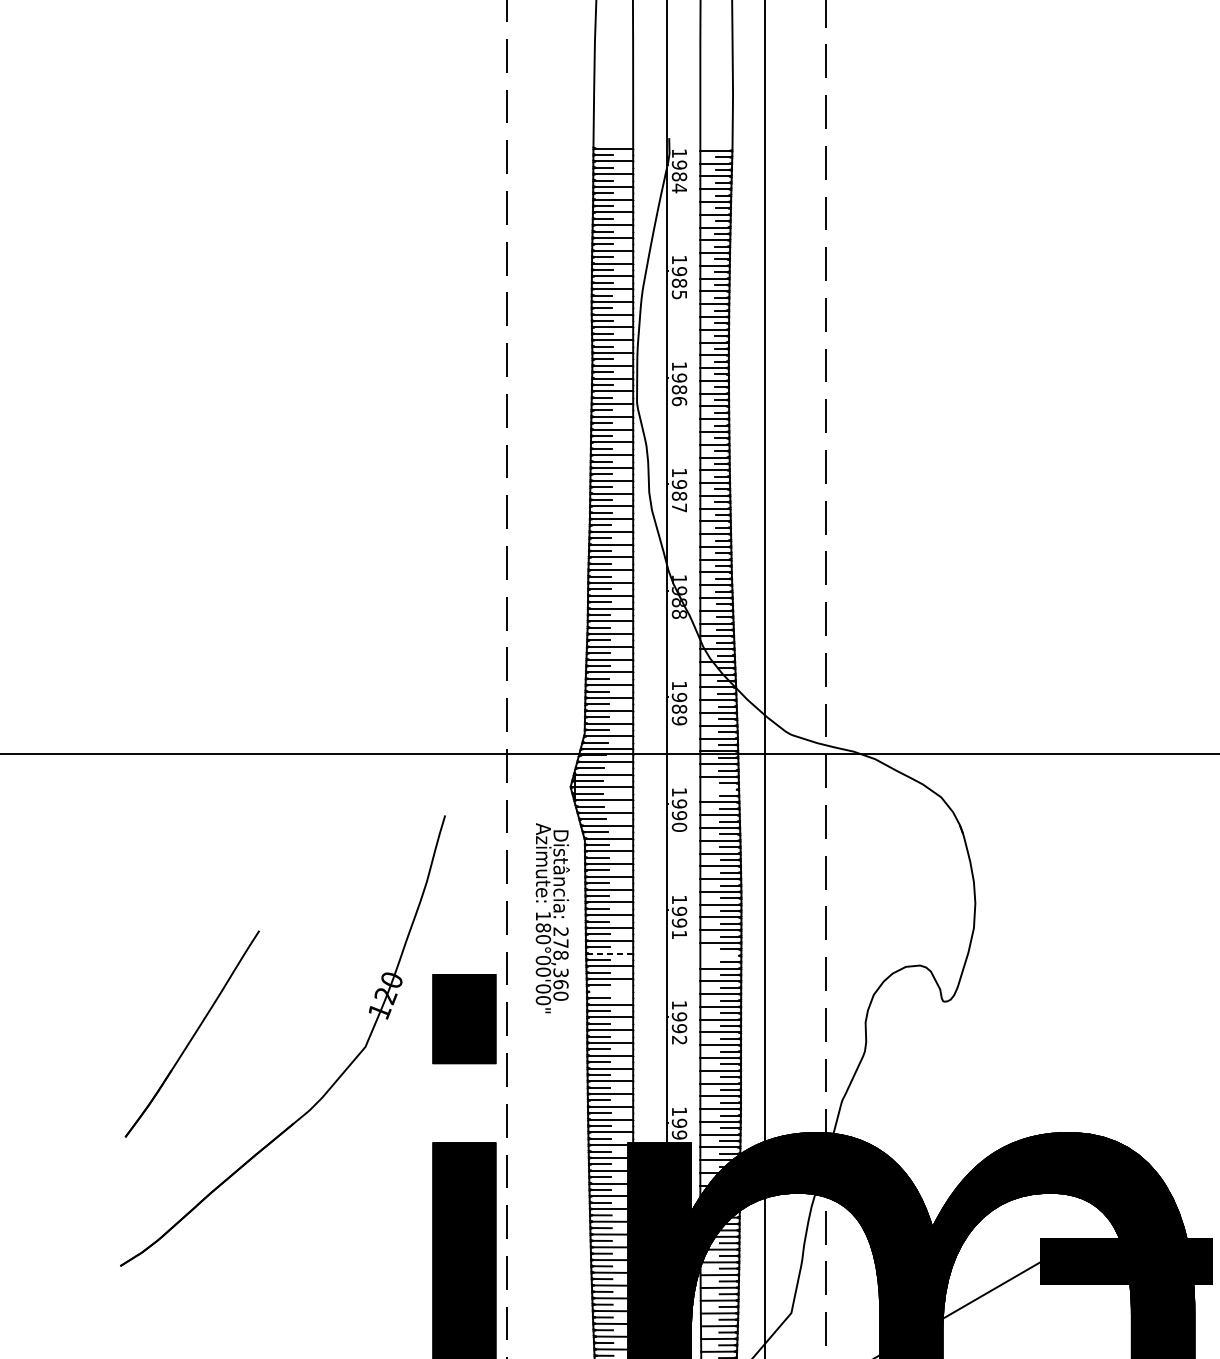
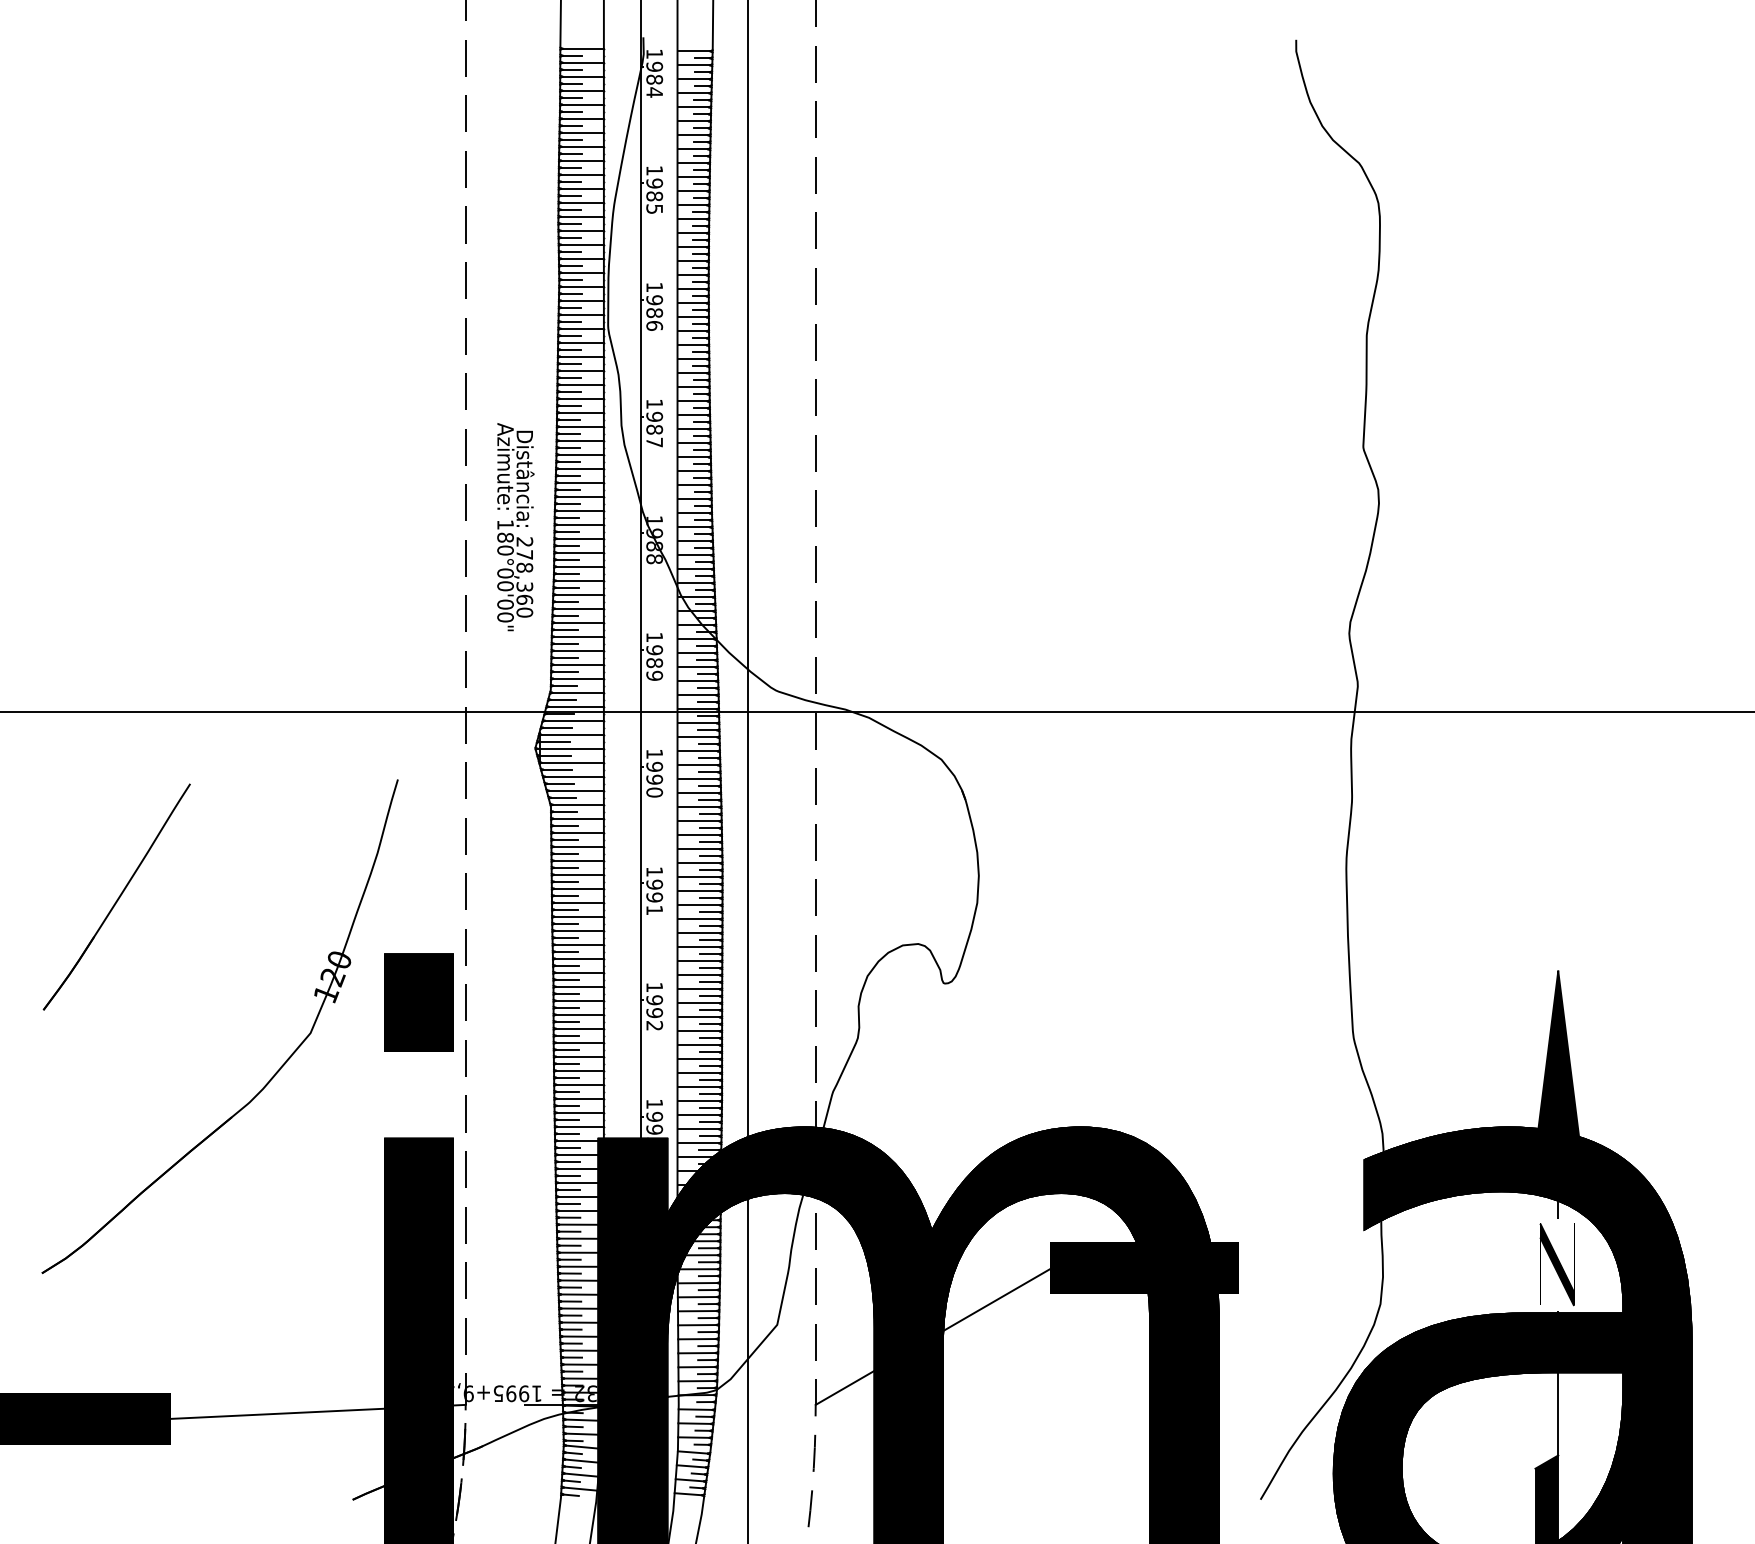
line: (718, 789) -> (697, 751), added
text: (552, 918) -> (515, 527), moved
line: (610, 953) -> (579, 930), dashed -> solid
line: (719, 955) -> (698, 933), added
line: (610, 991) -> (579, 972), added
part: (192, 1033) -> (116, 896), moved

